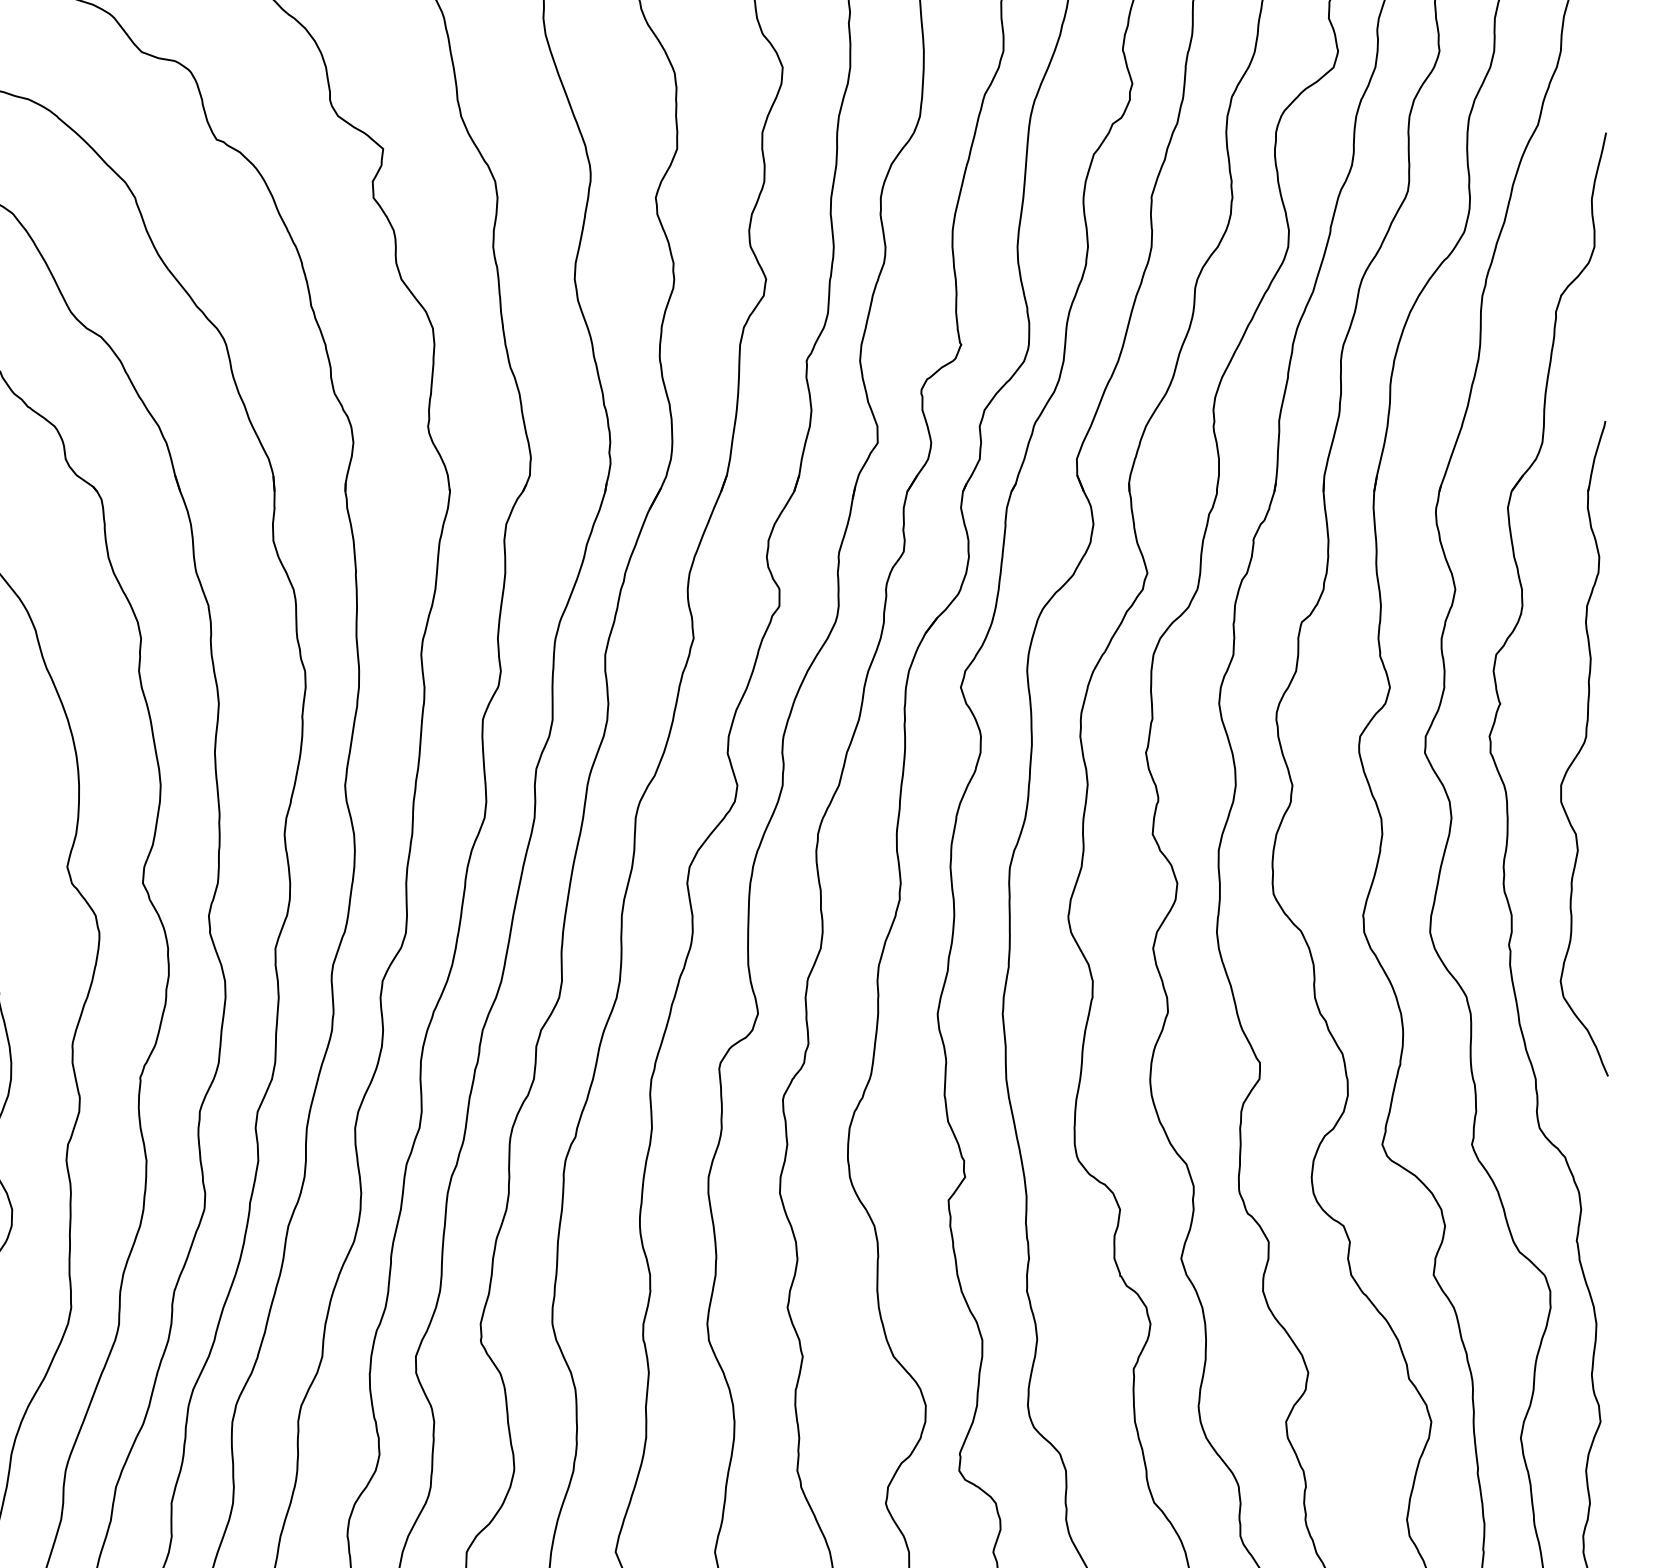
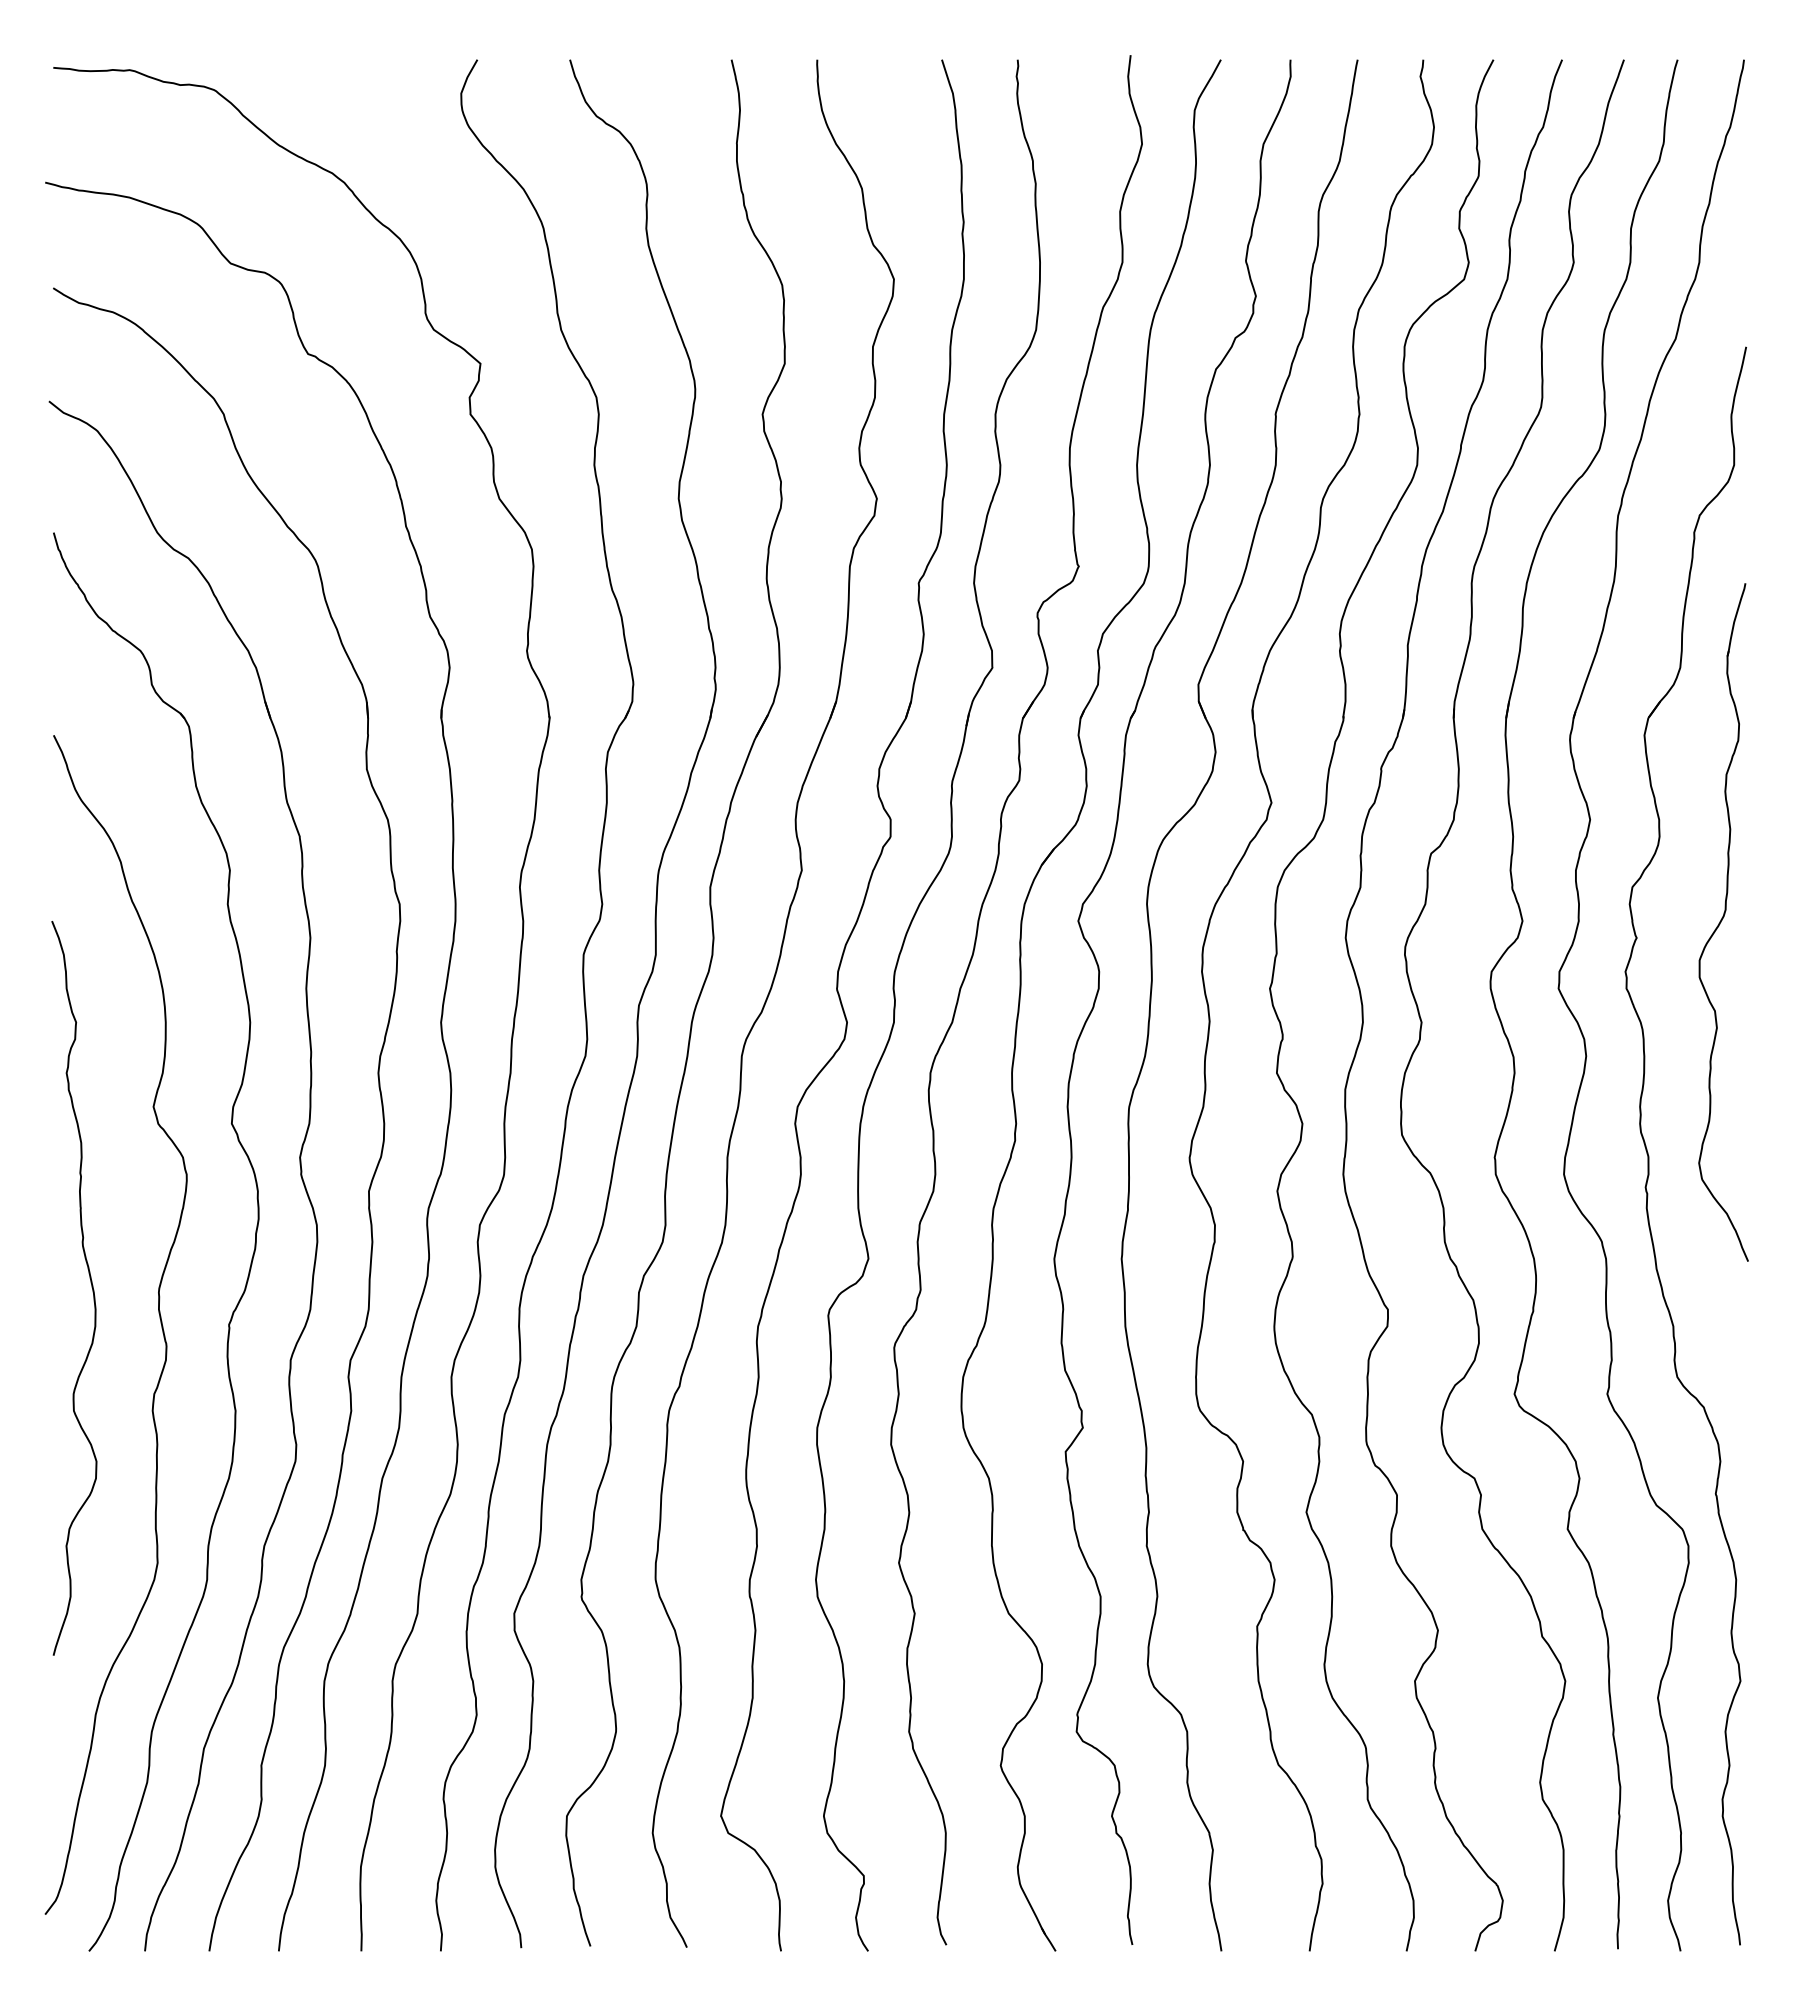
part: (1584, 748) -> (1723, 922), moved

